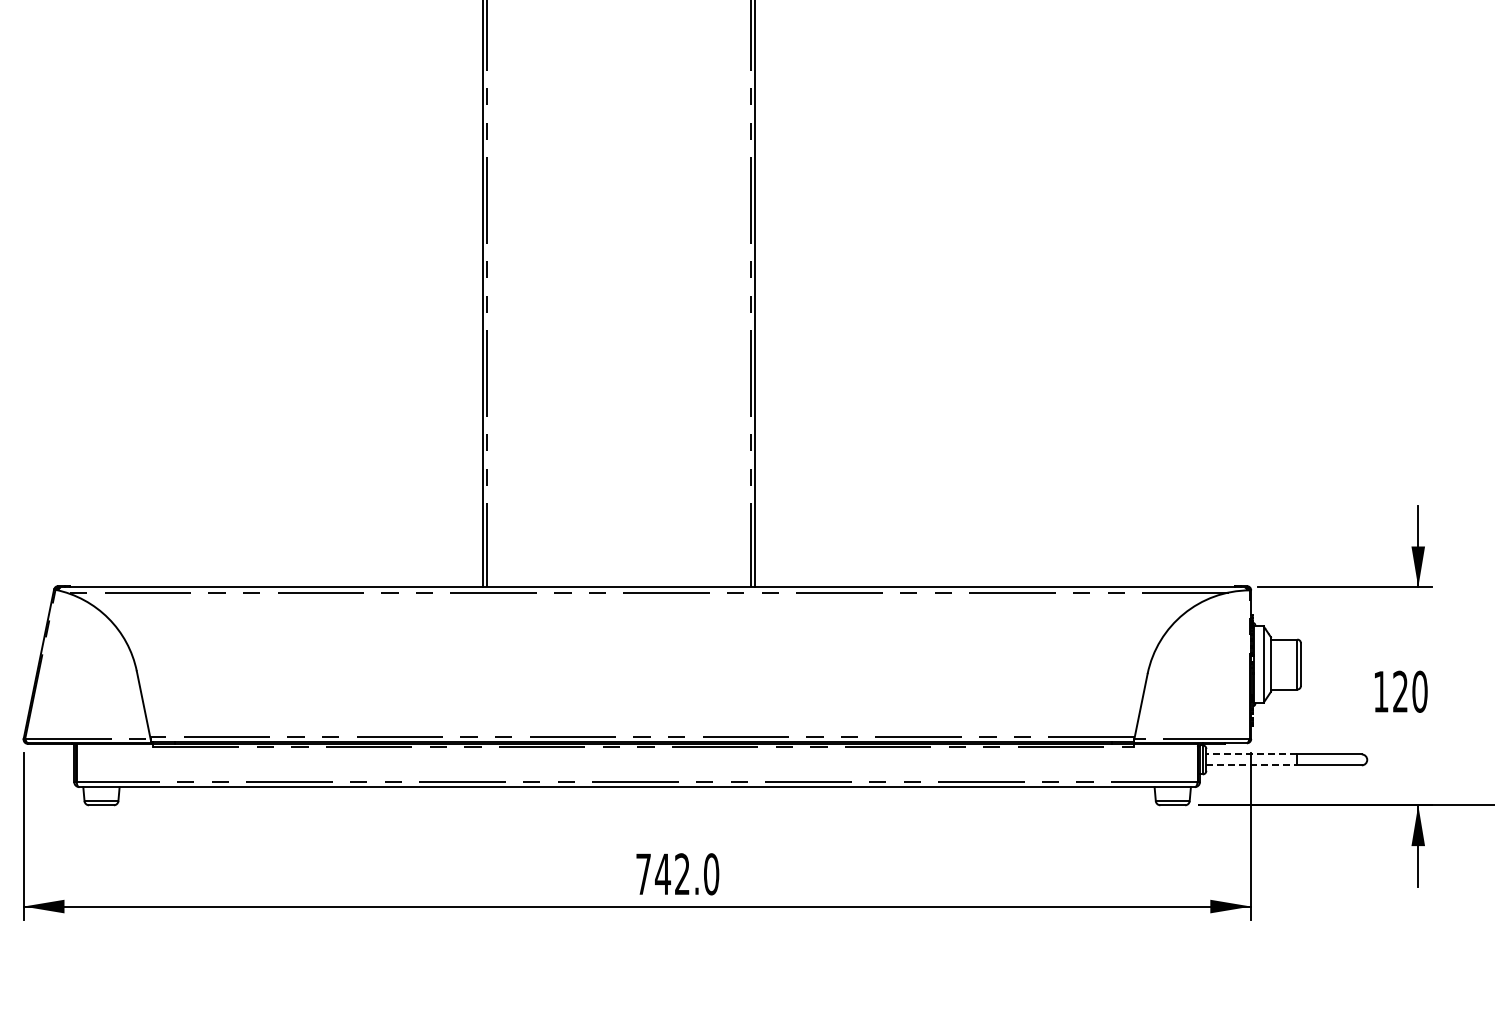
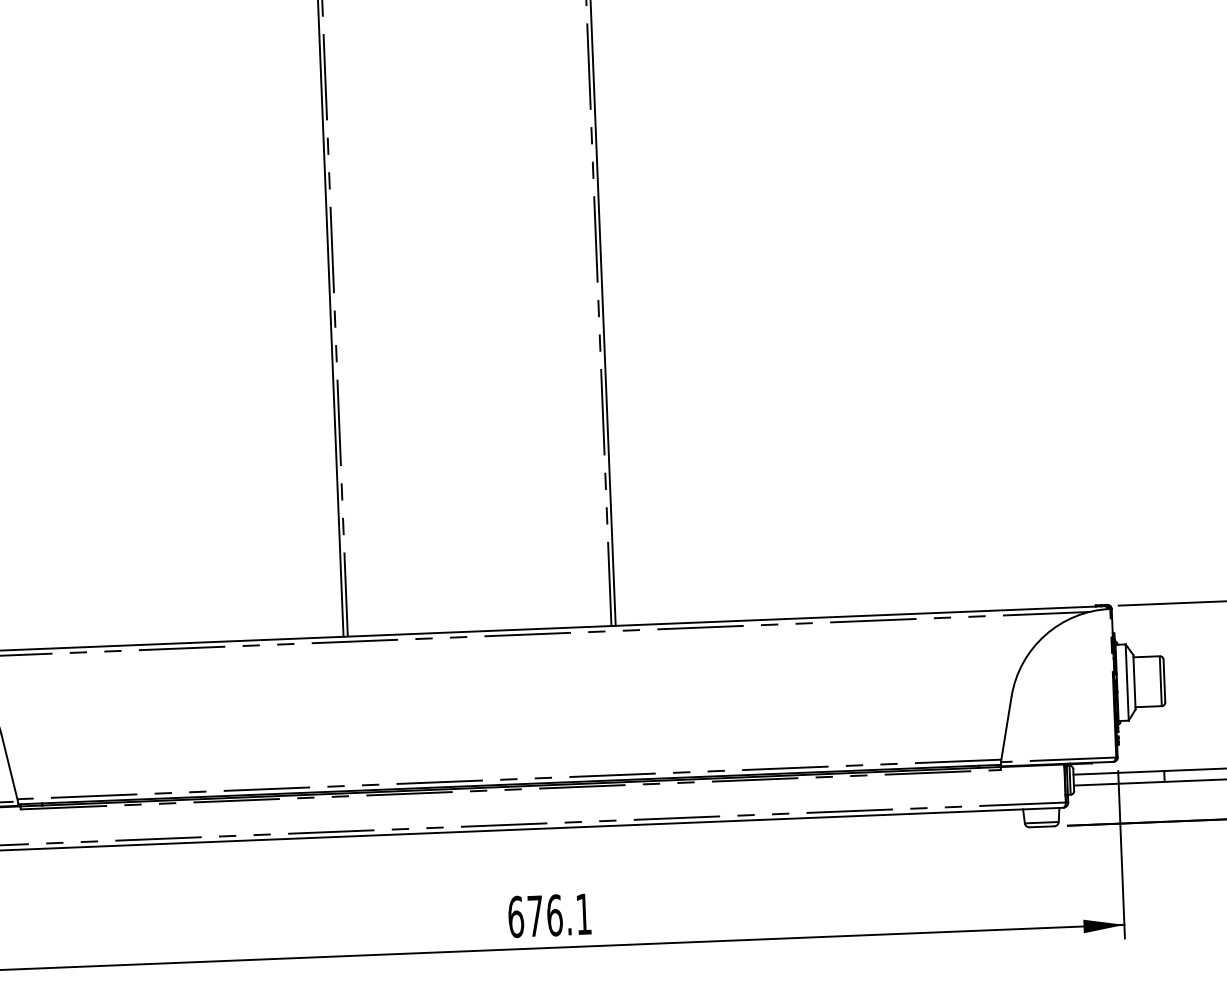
line: (1251, 754) -> (1118, 772), dashed -> solid
line: (1252, 765) -> (1120, 783), dashed -> solid
text: (677, 874) -> (549, 915), 742.0 -> 676.1

